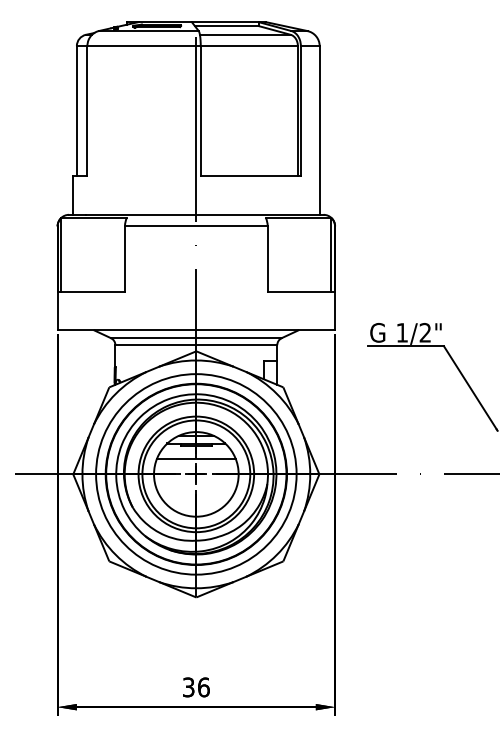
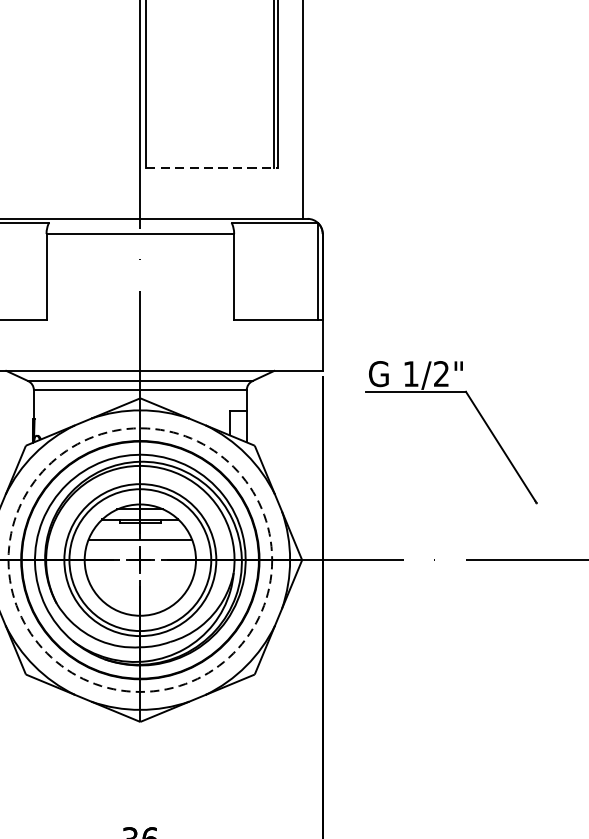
line: (251, 176) -> (212, 168), solid -> dashed
circle: (196, 474) -> (140, 560), solid -> dashed

